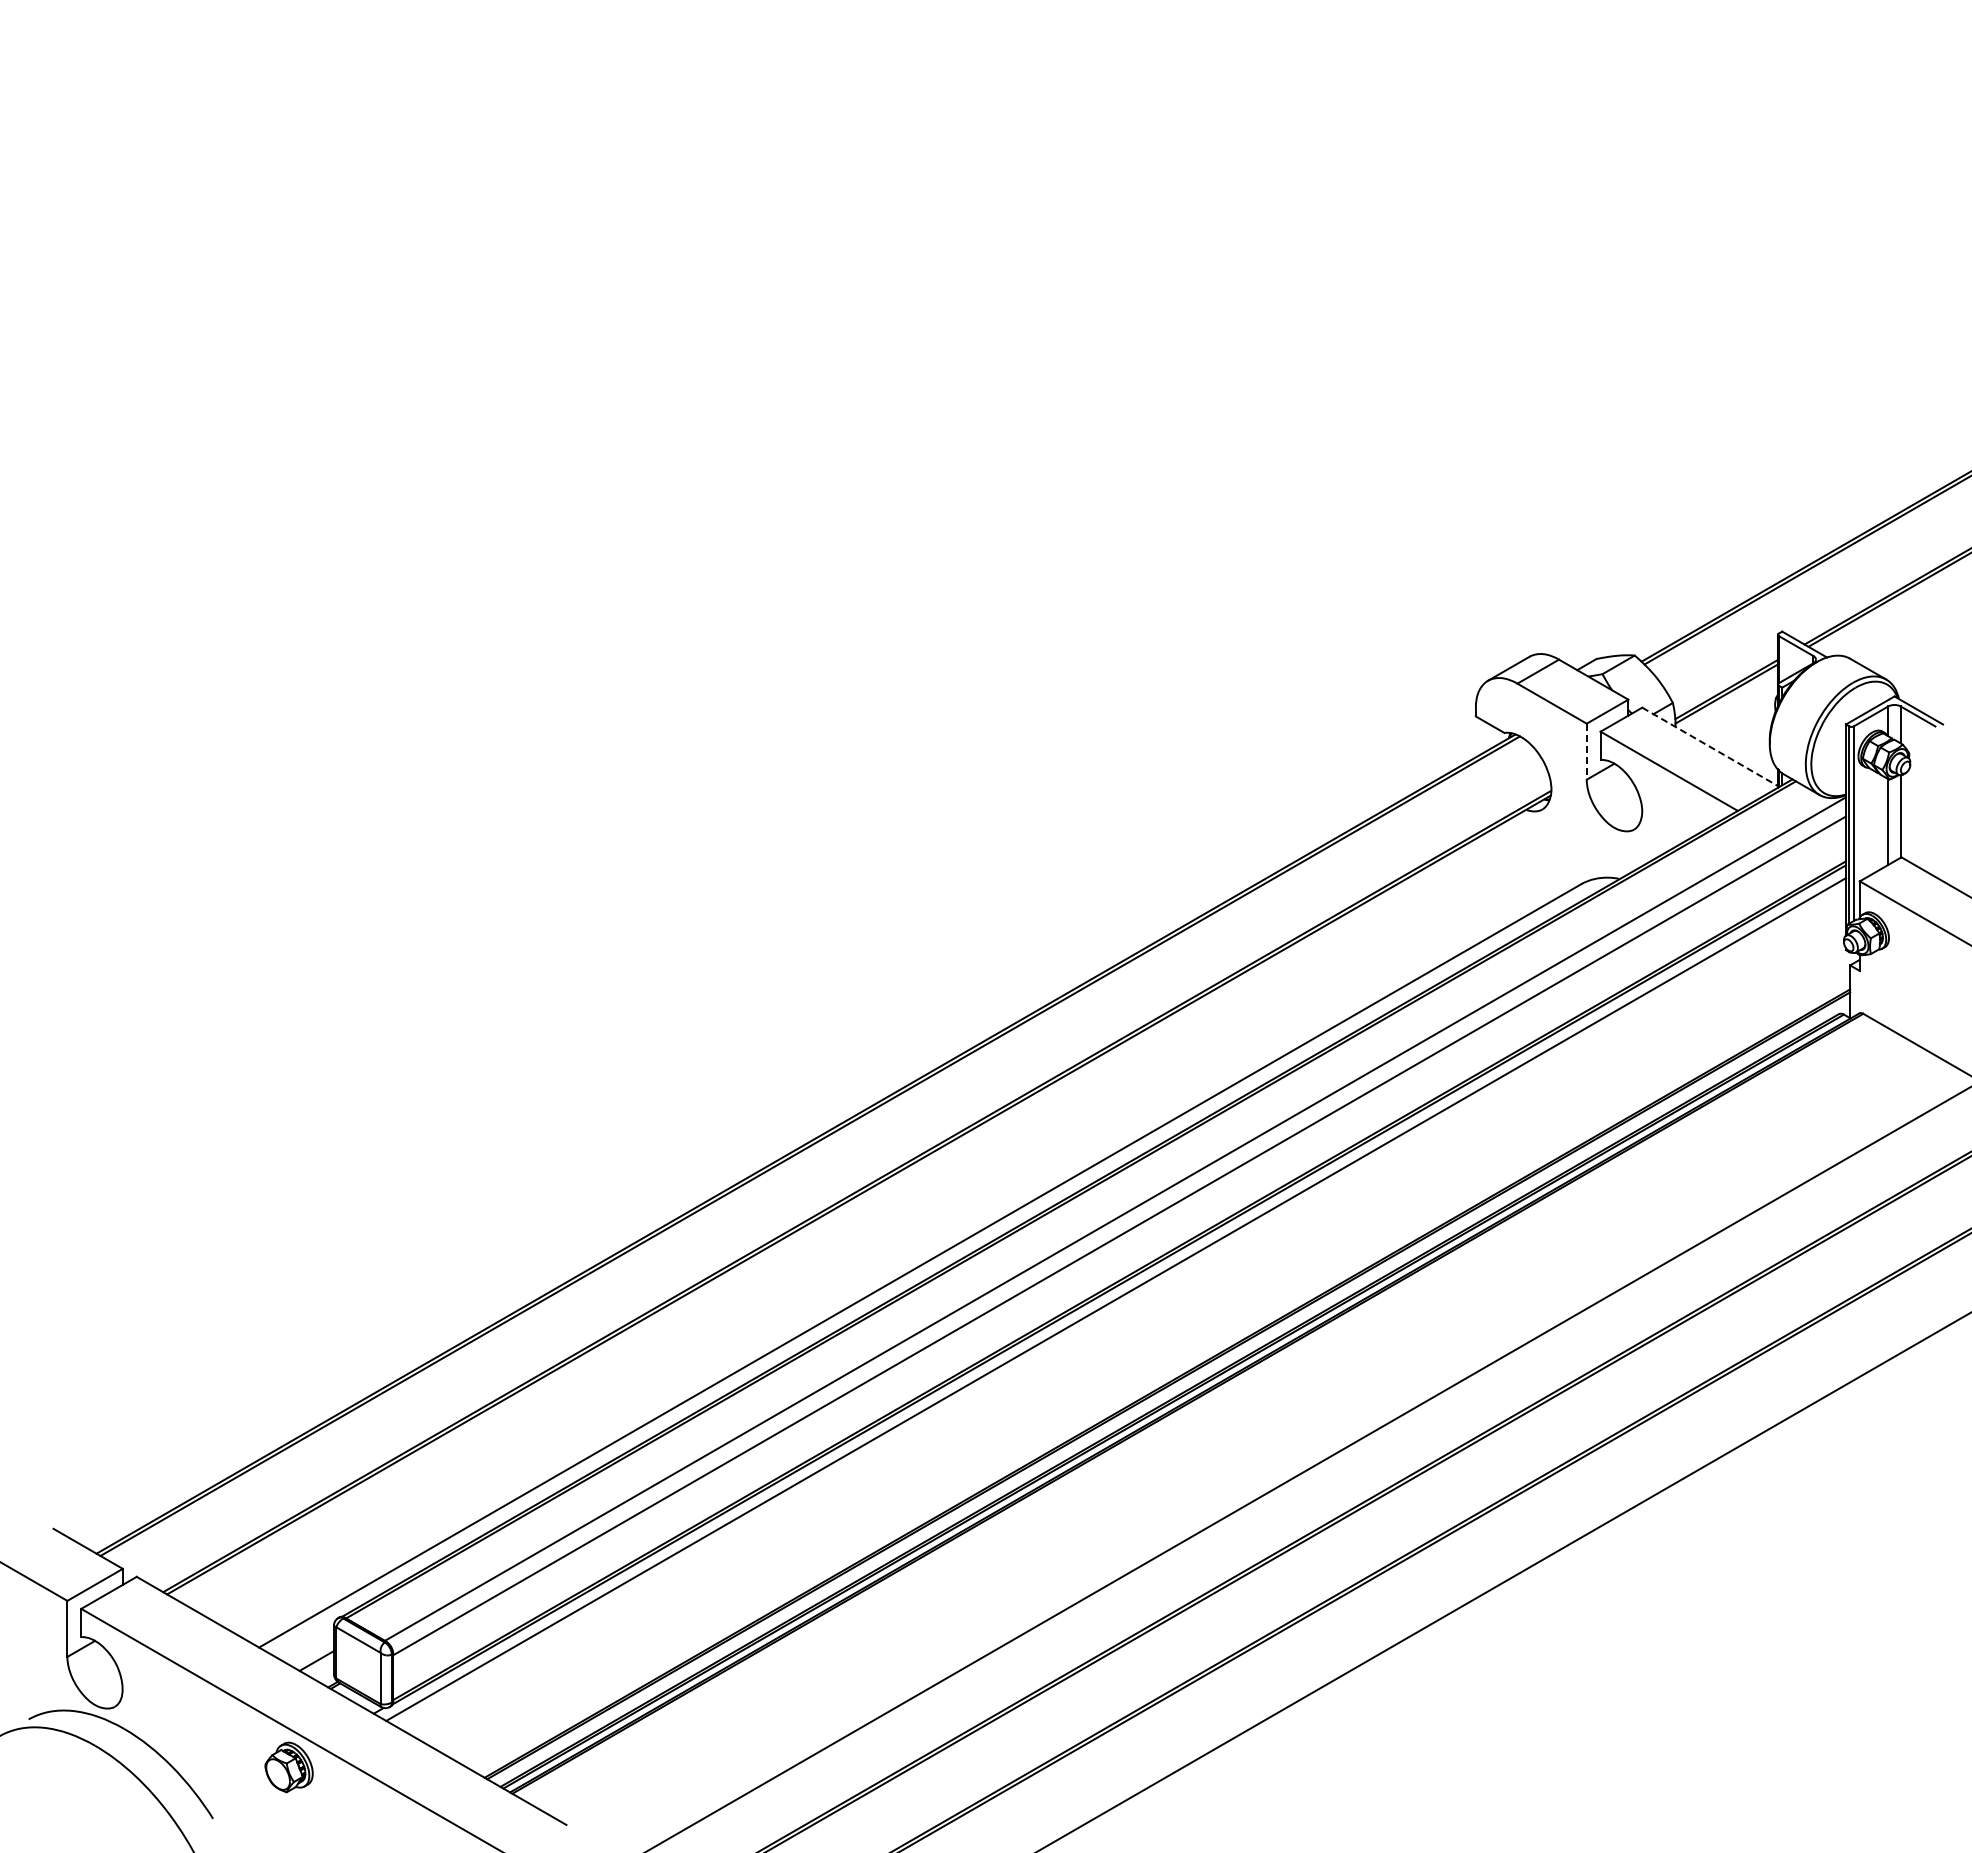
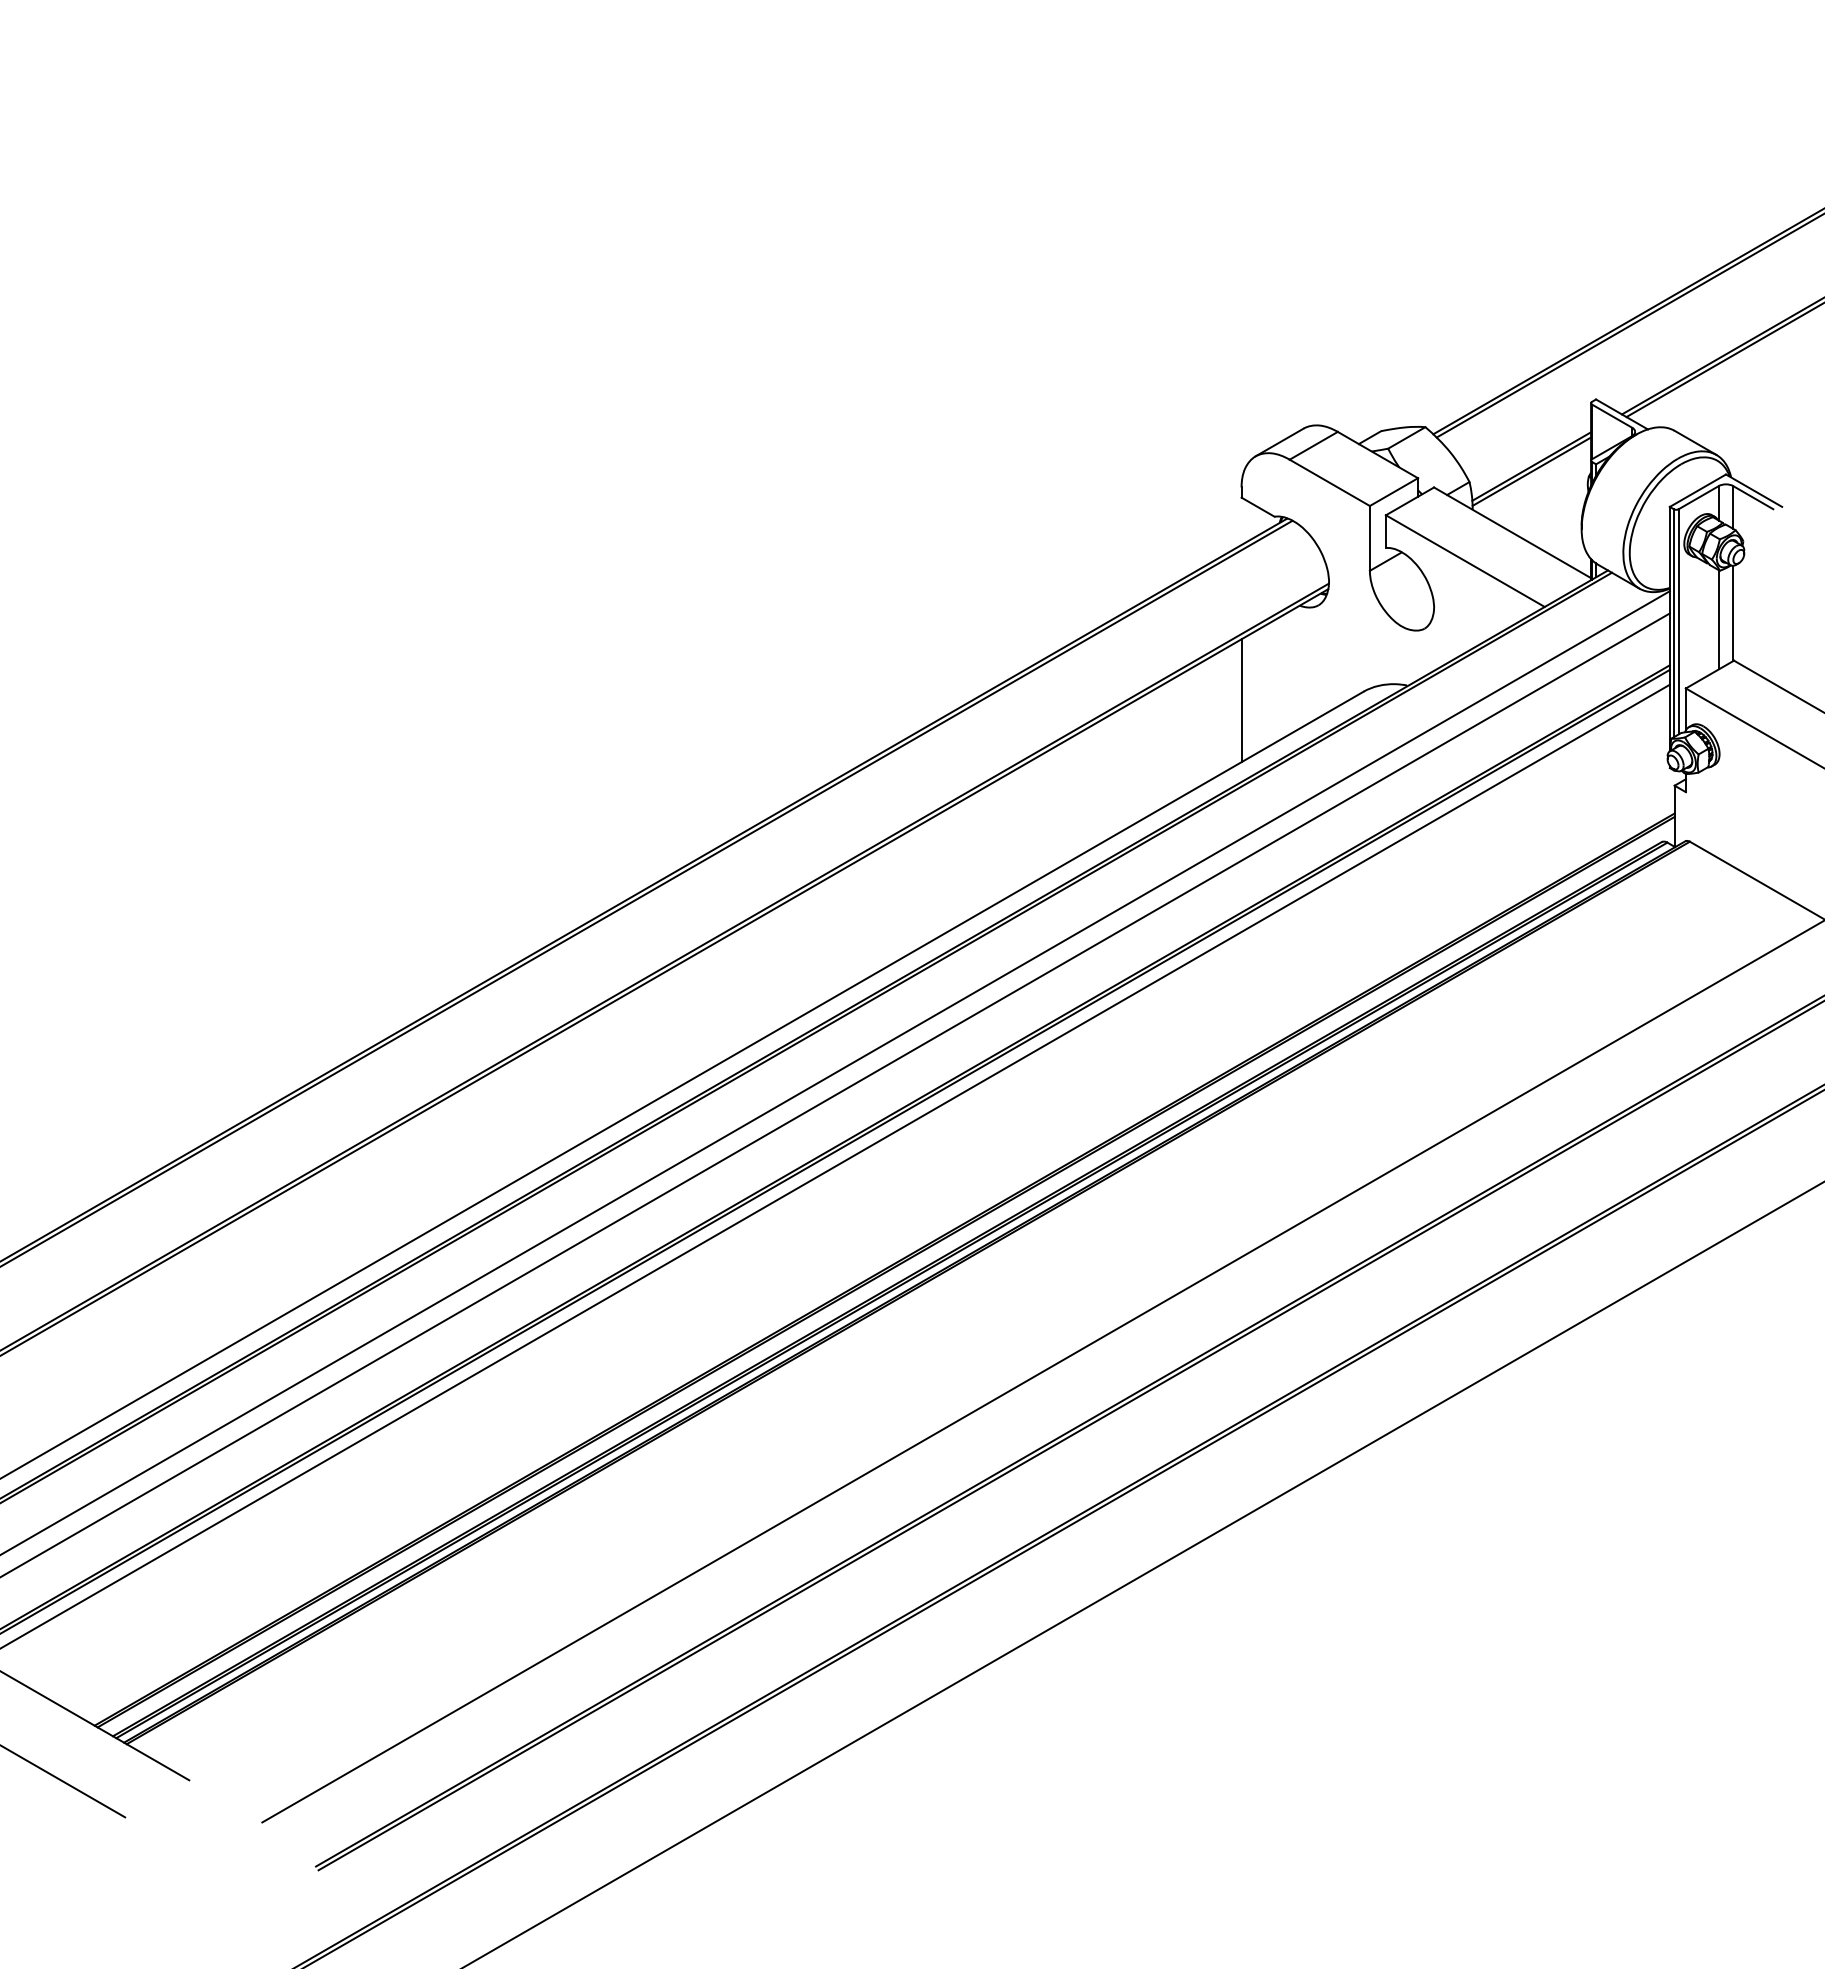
line: (1710, 747) -> (1513, 533), dashed -> solid
line: (1586, 752) -> (1369, 539), dashed -> solid
line: (1475, 891) -> (1241, 700), added

